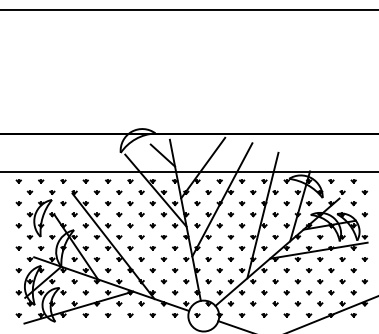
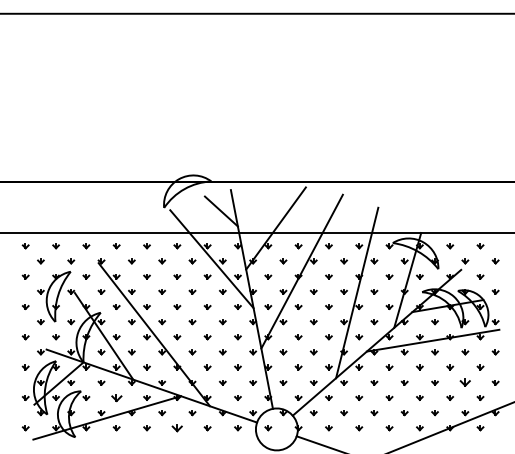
part: (342, 281) -> (465, 382), size x1.6
part: (85, 292) -> (116, 397), size x1.6
part: (130, 315) -> (177, 428), size x1.6

